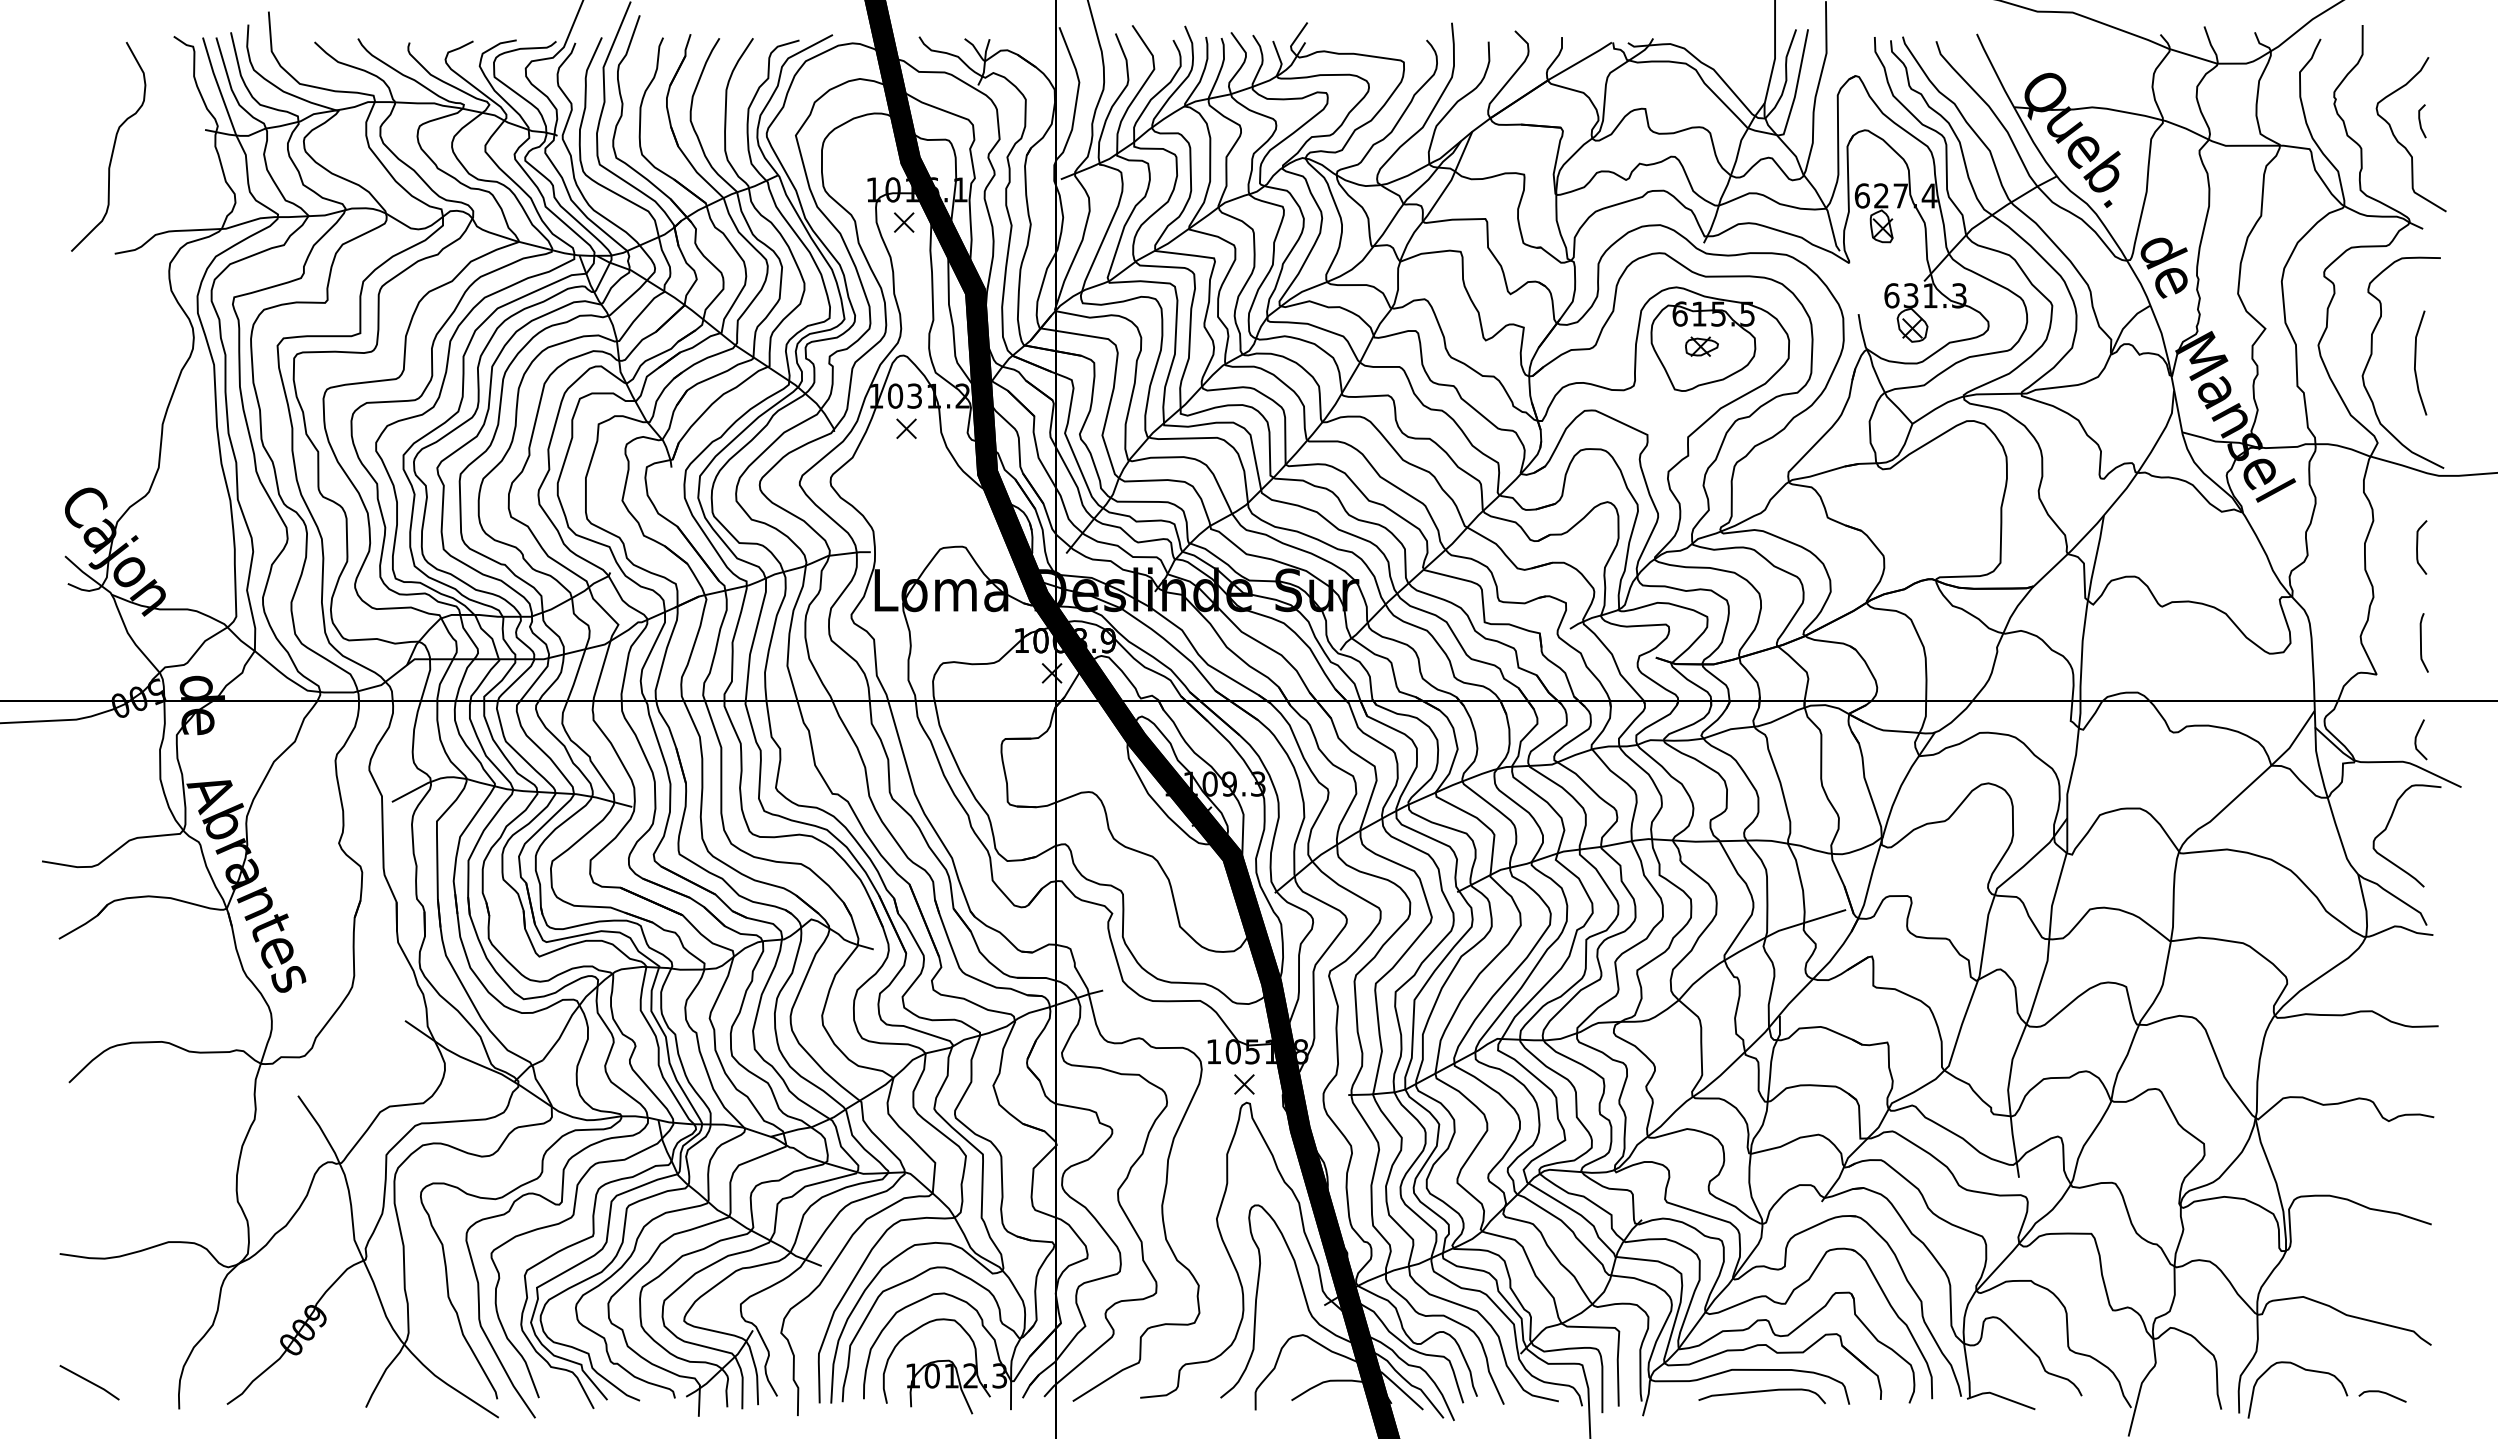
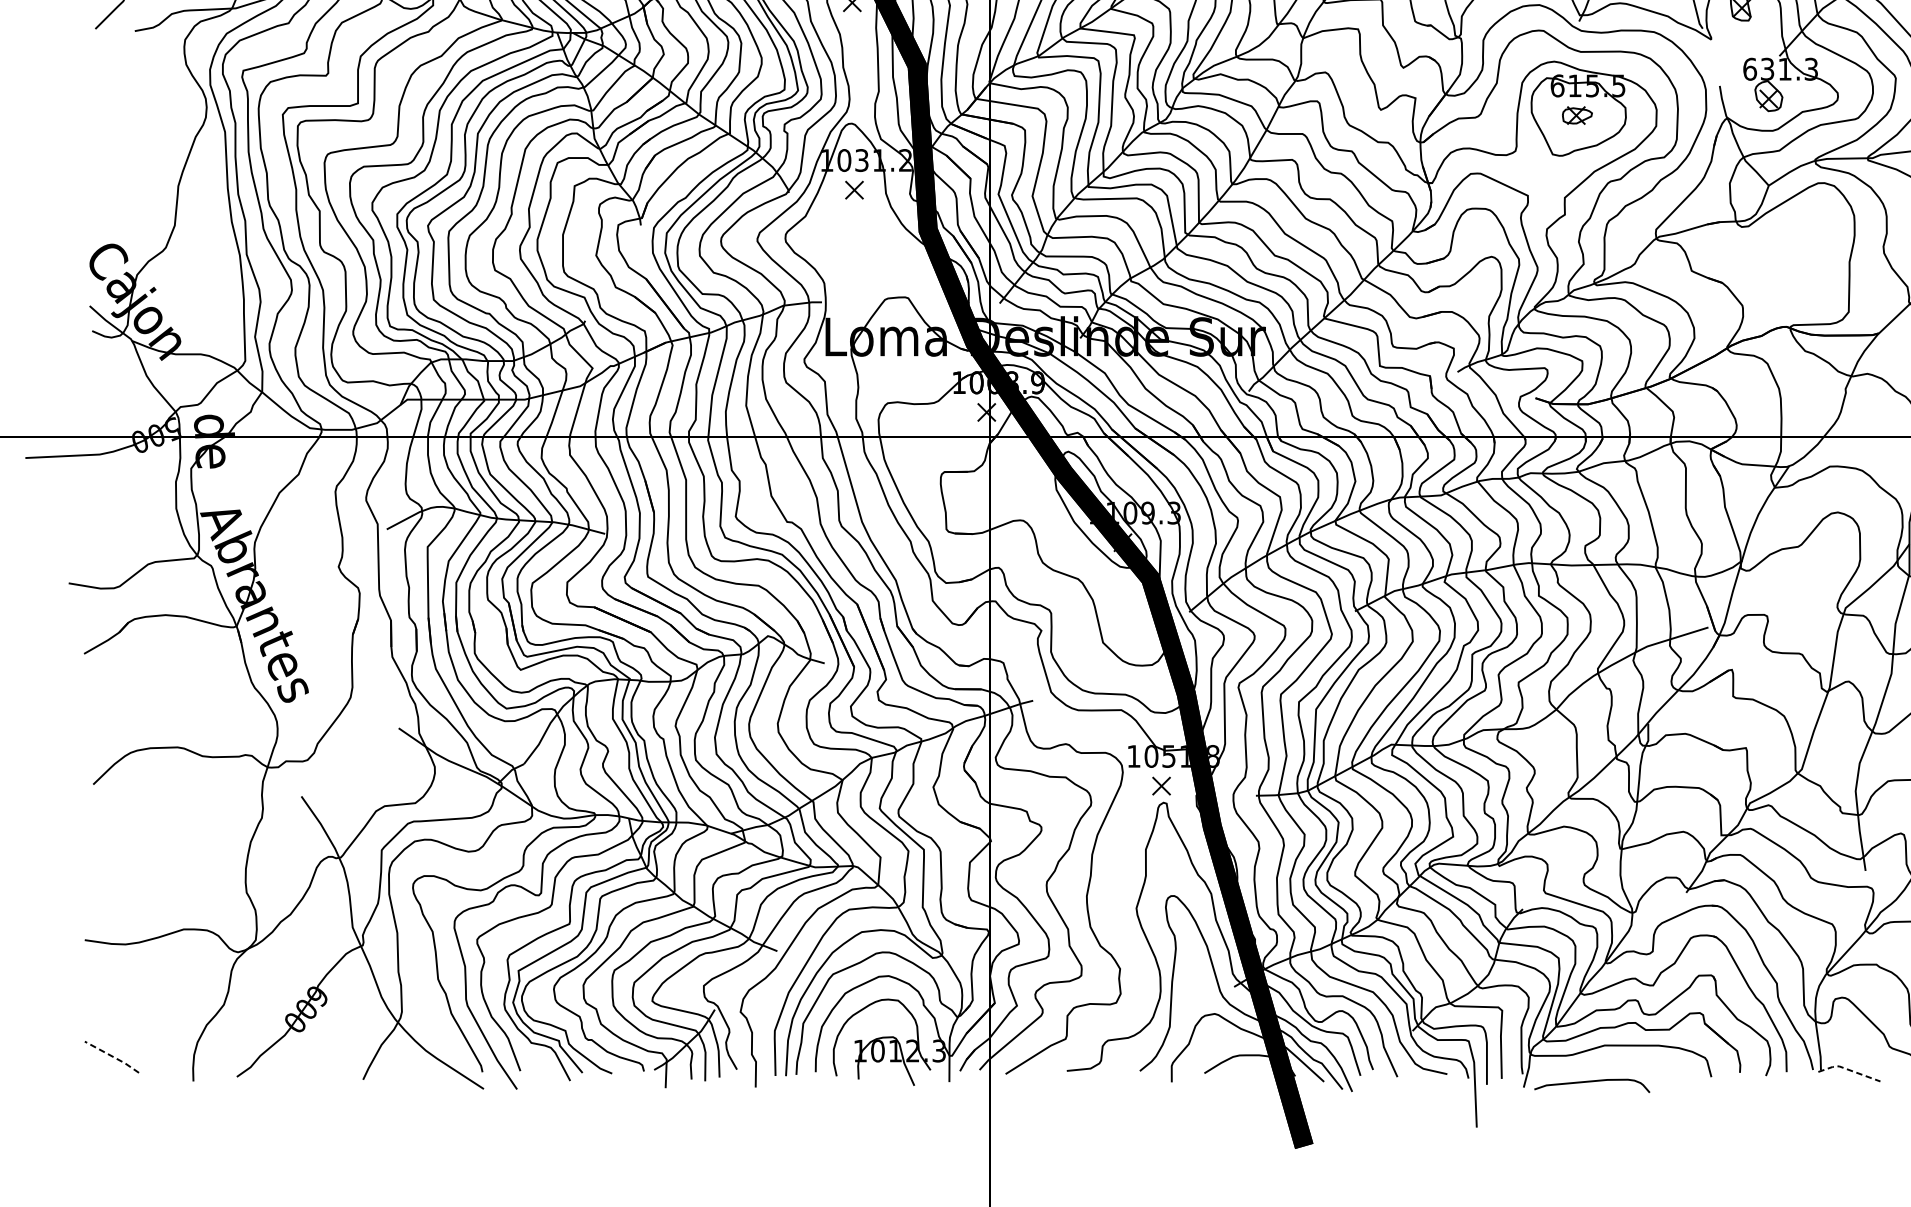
line: (90, 1381) -> (112, 1056), solid -> dashed
curve: (1761, 1392) -> (1591, 1082), moved
line: (2000, 1396) -> (1848, 1069), solid -> dashed

